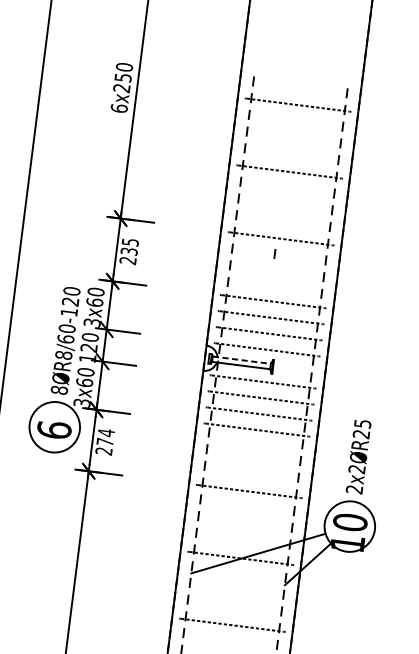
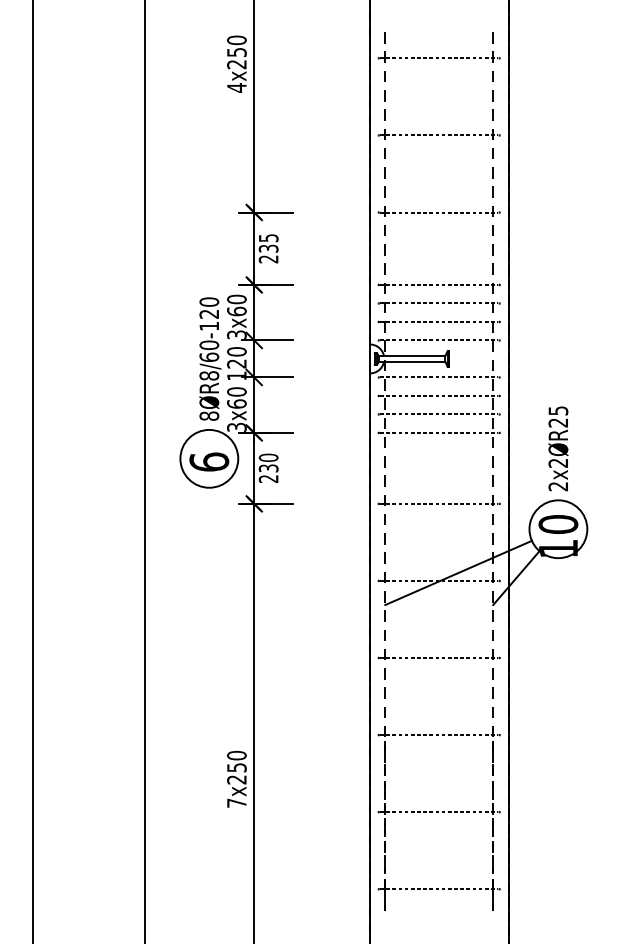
text: (119, 108) -> (236, 87), 6x250 -> 4x250
line: (274, 253) -> (433, 230), removed
line: (241, 359) -> (411, 355), dashed -> solid
text: (105, 436) -> (268, 462), 274 -> 230

